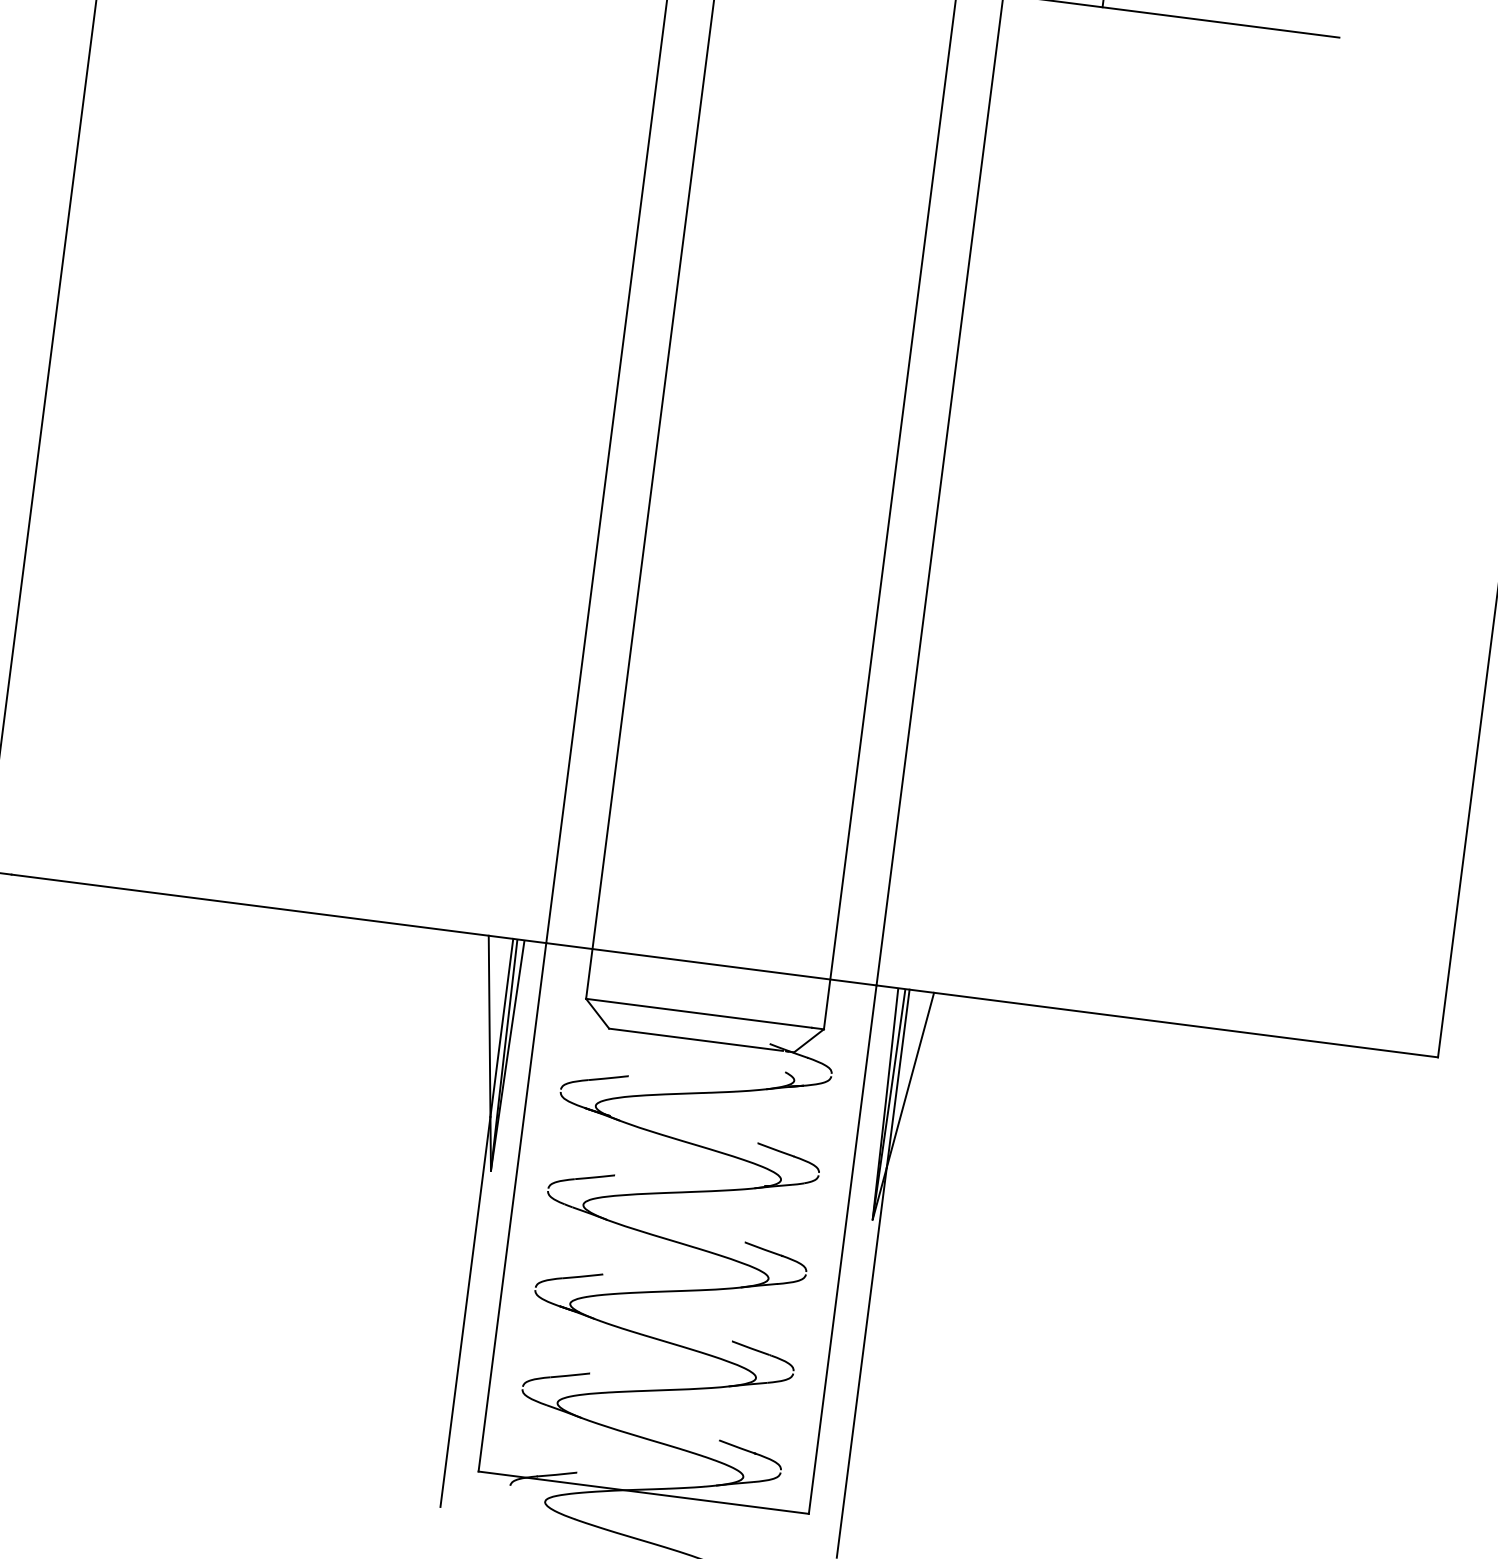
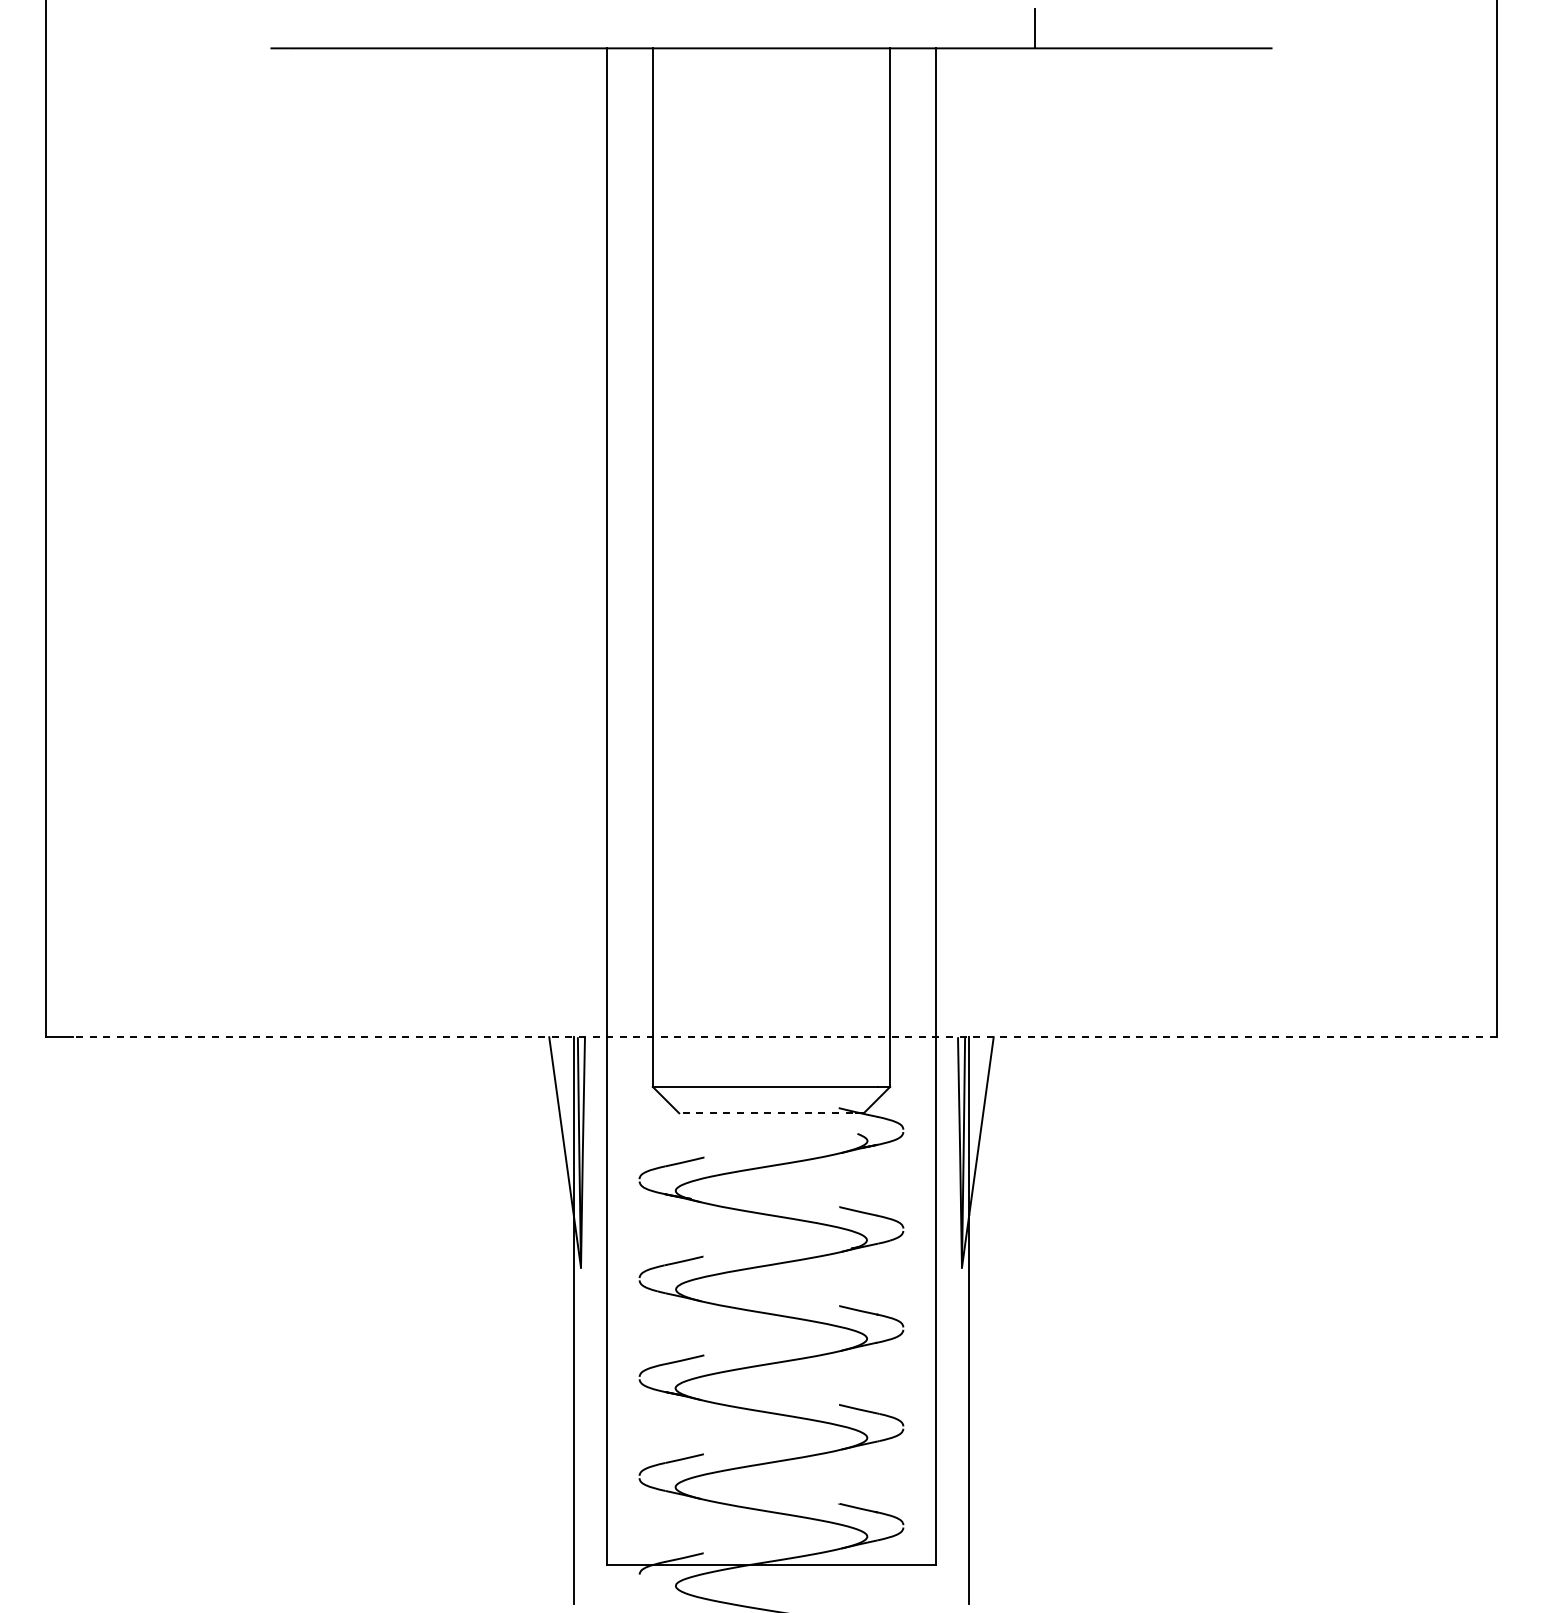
line: (724, 966) -> (784, 1037), solid -> dashed
line: (695, 1039) -> (765, 1113), solid -> dashed

